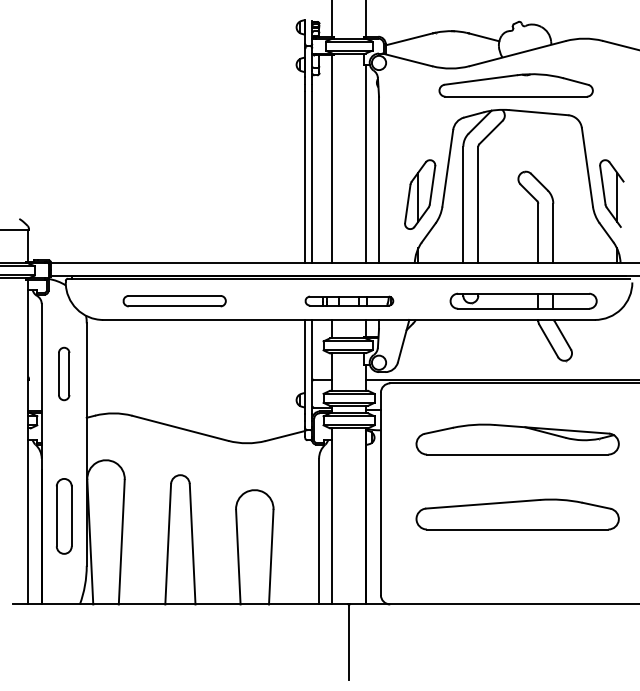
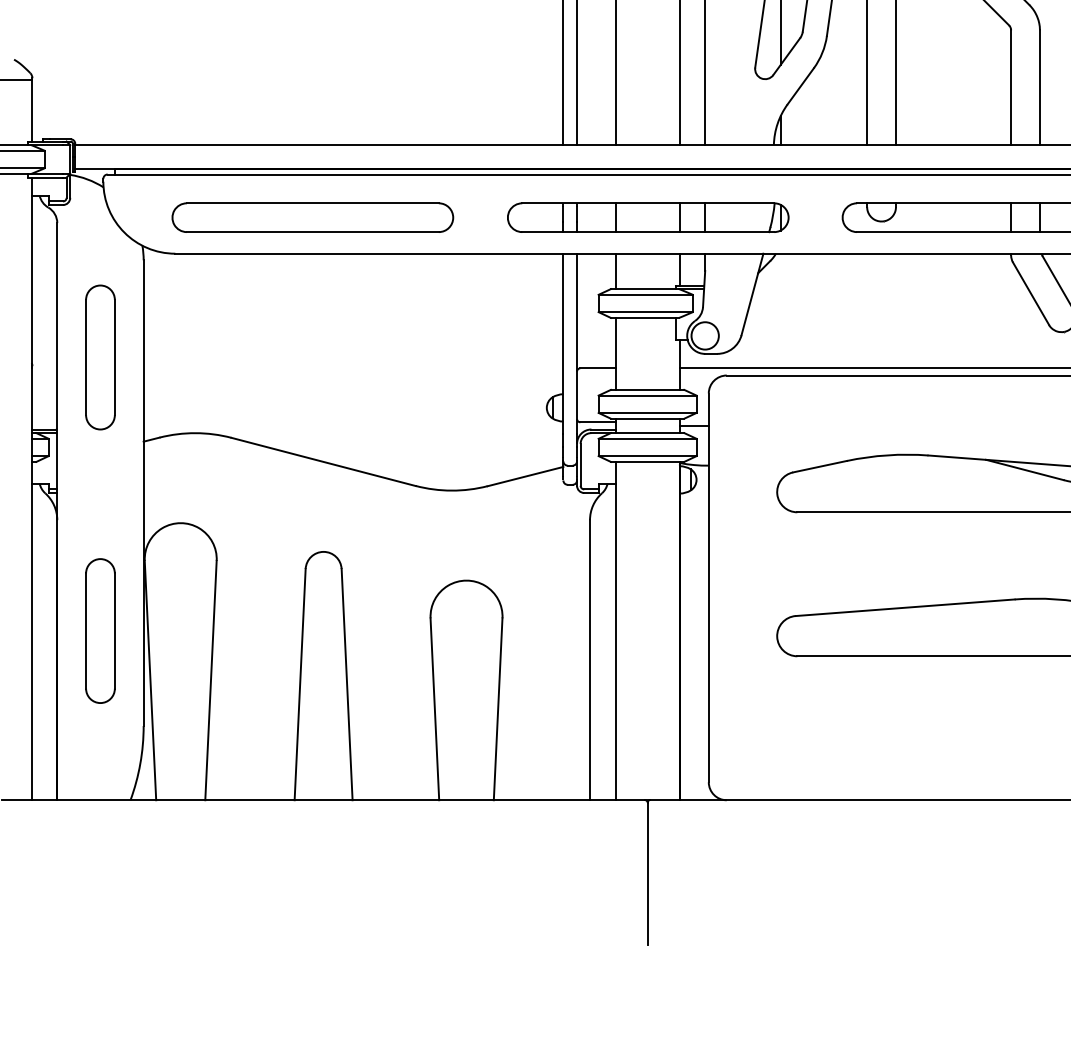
part: (174, 300) -> (312, 216), size x1.43
part: (349, 300) -> (648, 216), size x1.67
part: (63, 373) -> (99, 356), size x1.43

